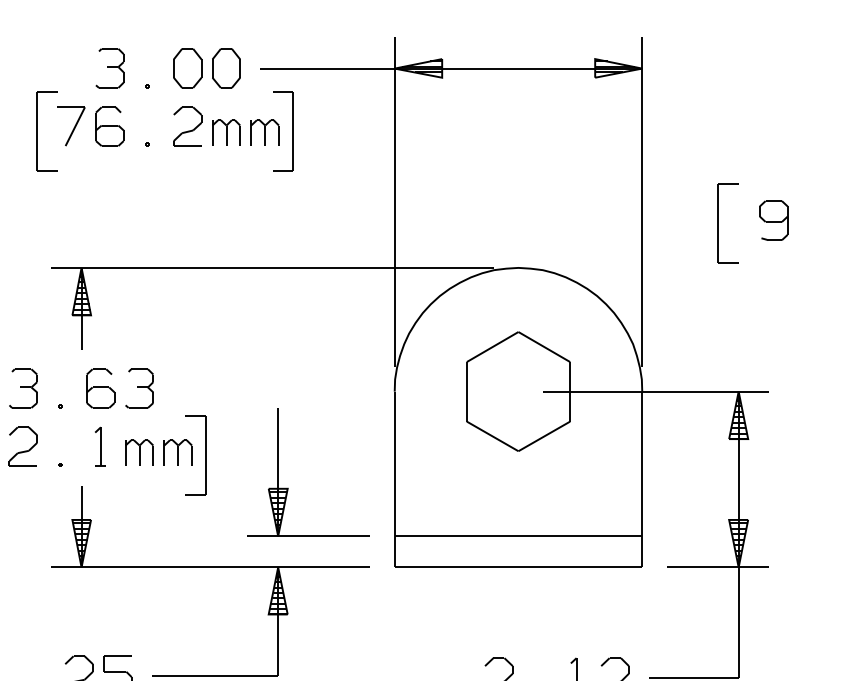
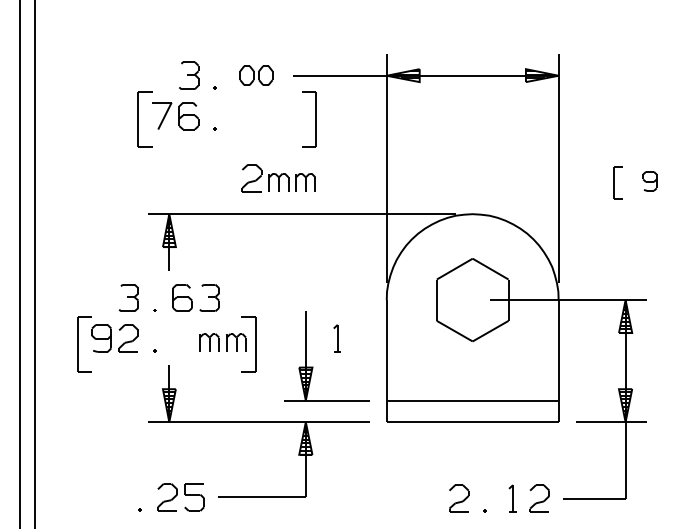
part: (207, 68) -> (256, 75), size x0.7
part: (225, 127) -> (278, 178), moved
part: (773, 220) -> (649, 181), size x0.7
part: (727, 222) -> (617, 182), size x0.6
part: (99, 446) -> (336, 338), moved

